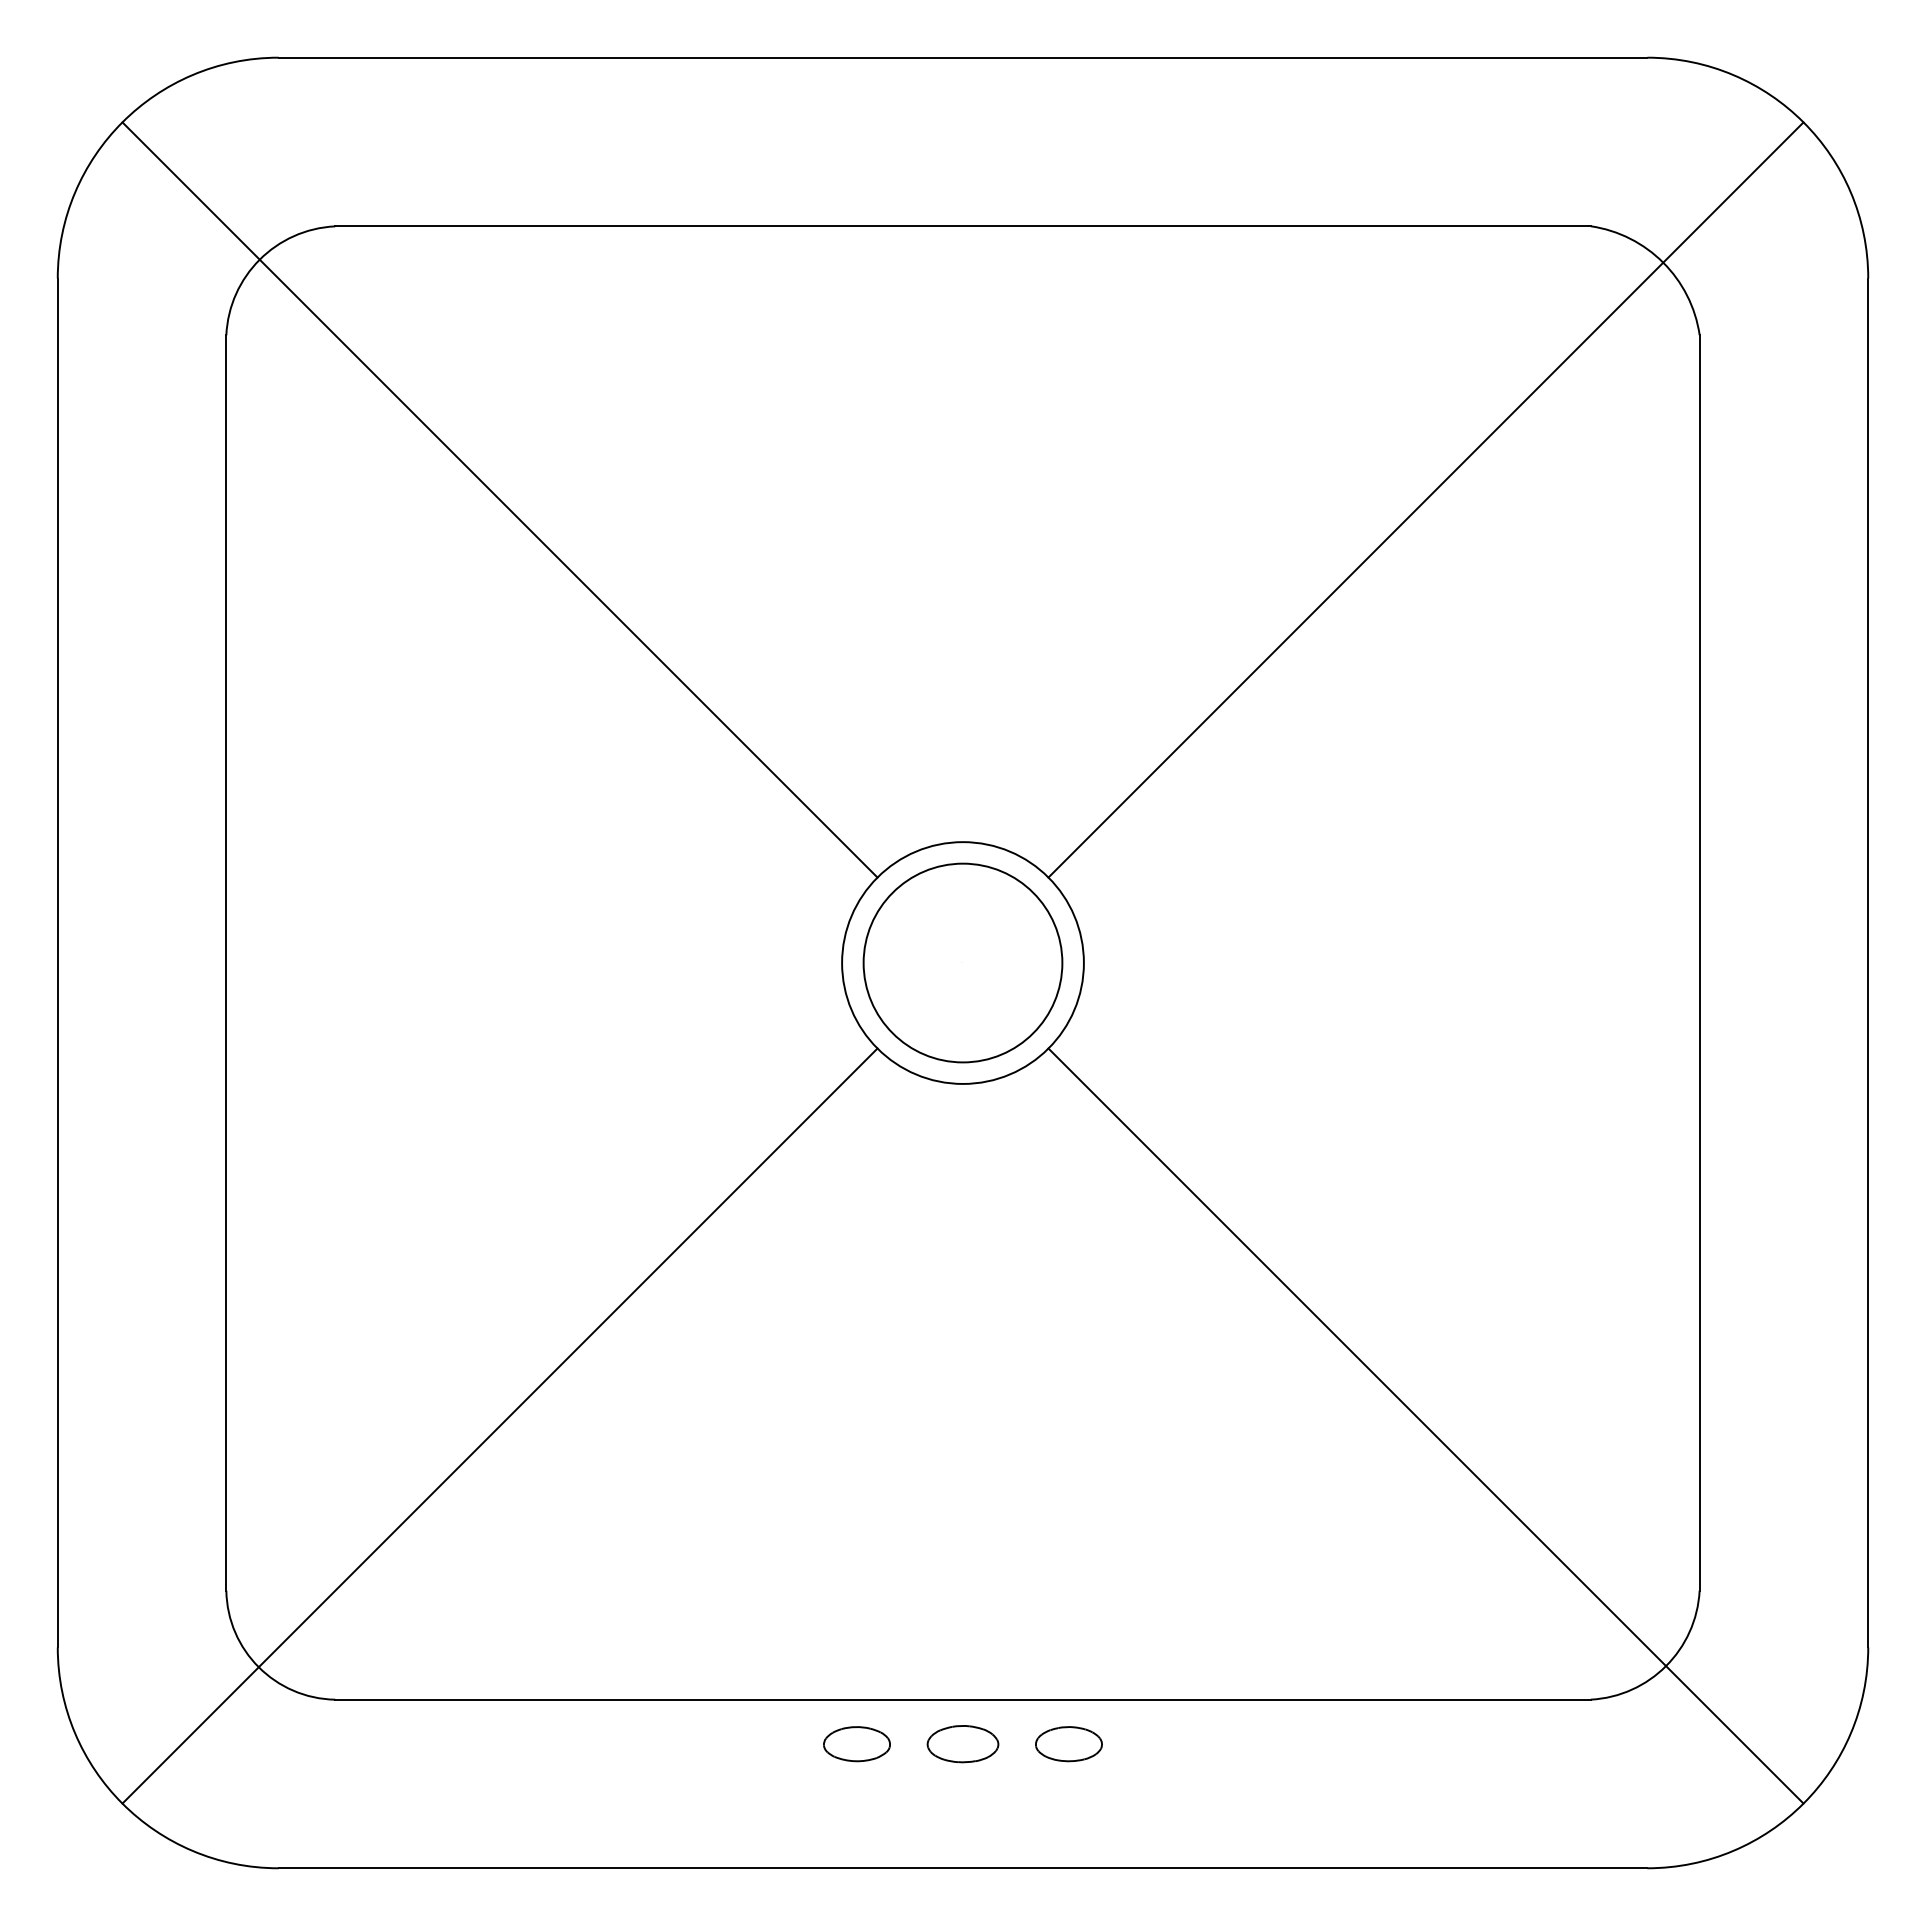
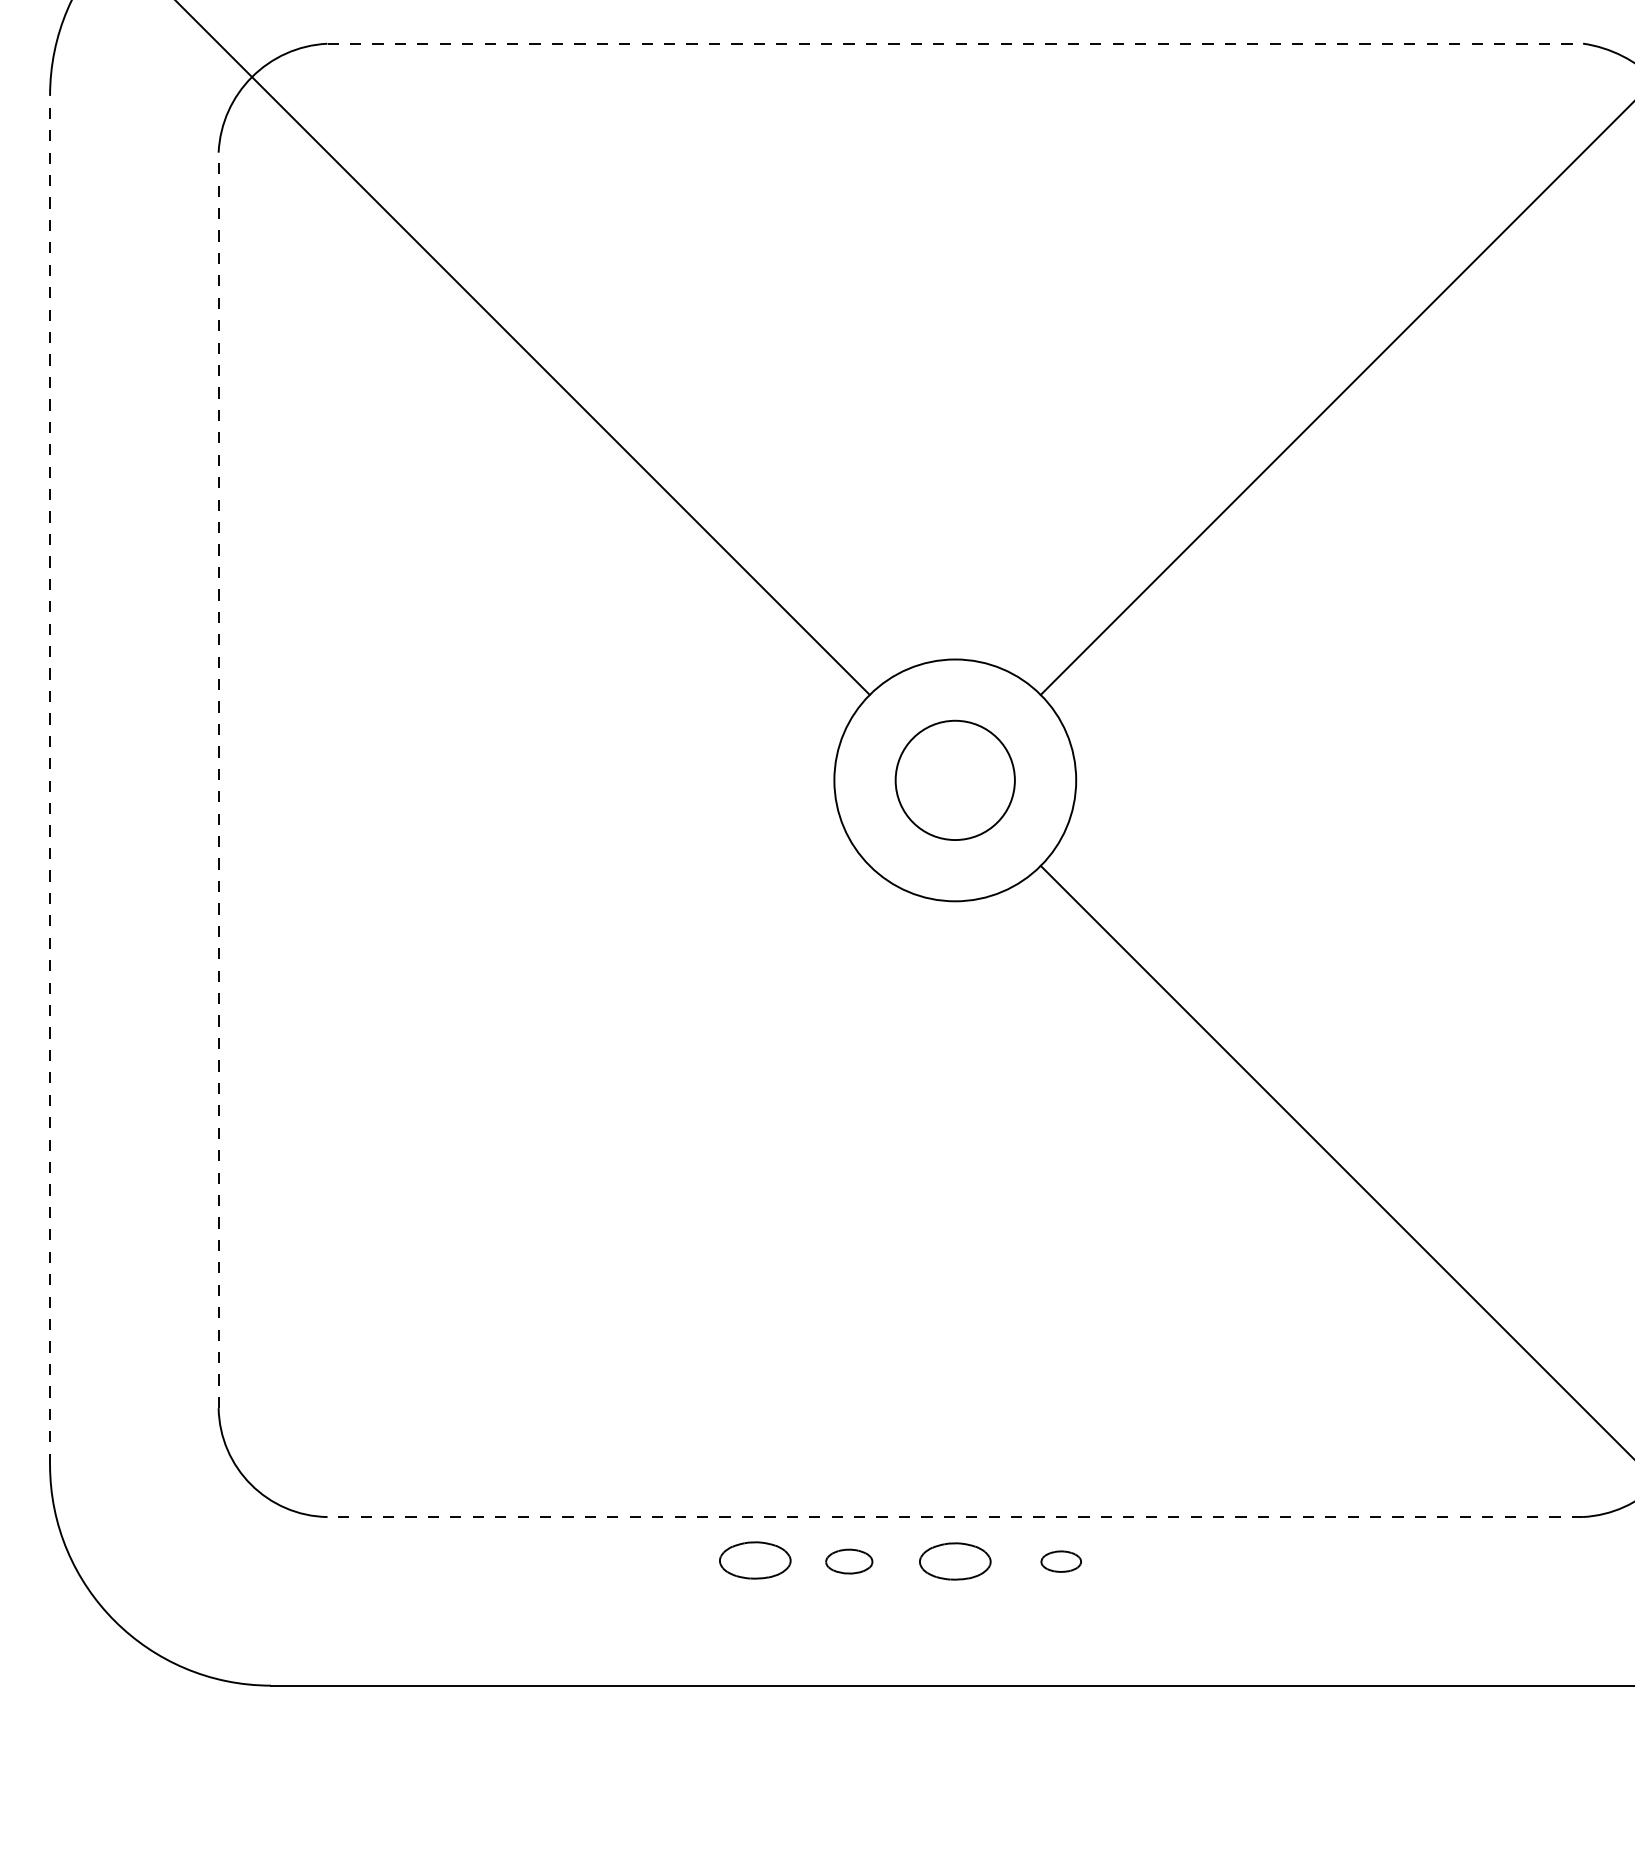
line: (963, 226) -> (955, 43), solid -> dashed
line: (57, 962) -> (49, 779), solid -> dashed
line: (226, 962) -> (218, 779), solid -> dashed
circle: (962, 962) -> (954, 779), size x0.6
line: (499, 1425) -> (491, 1242), removed
line: (963, 1699) -> (955, 1516), solid -> dashed
part: (762, 1743) -> (754, 1560), added
part: (856, 1744) -> (848, 1561), size x0.7
part: (1068, 1744) -> (1060, 1561), size x0.6

